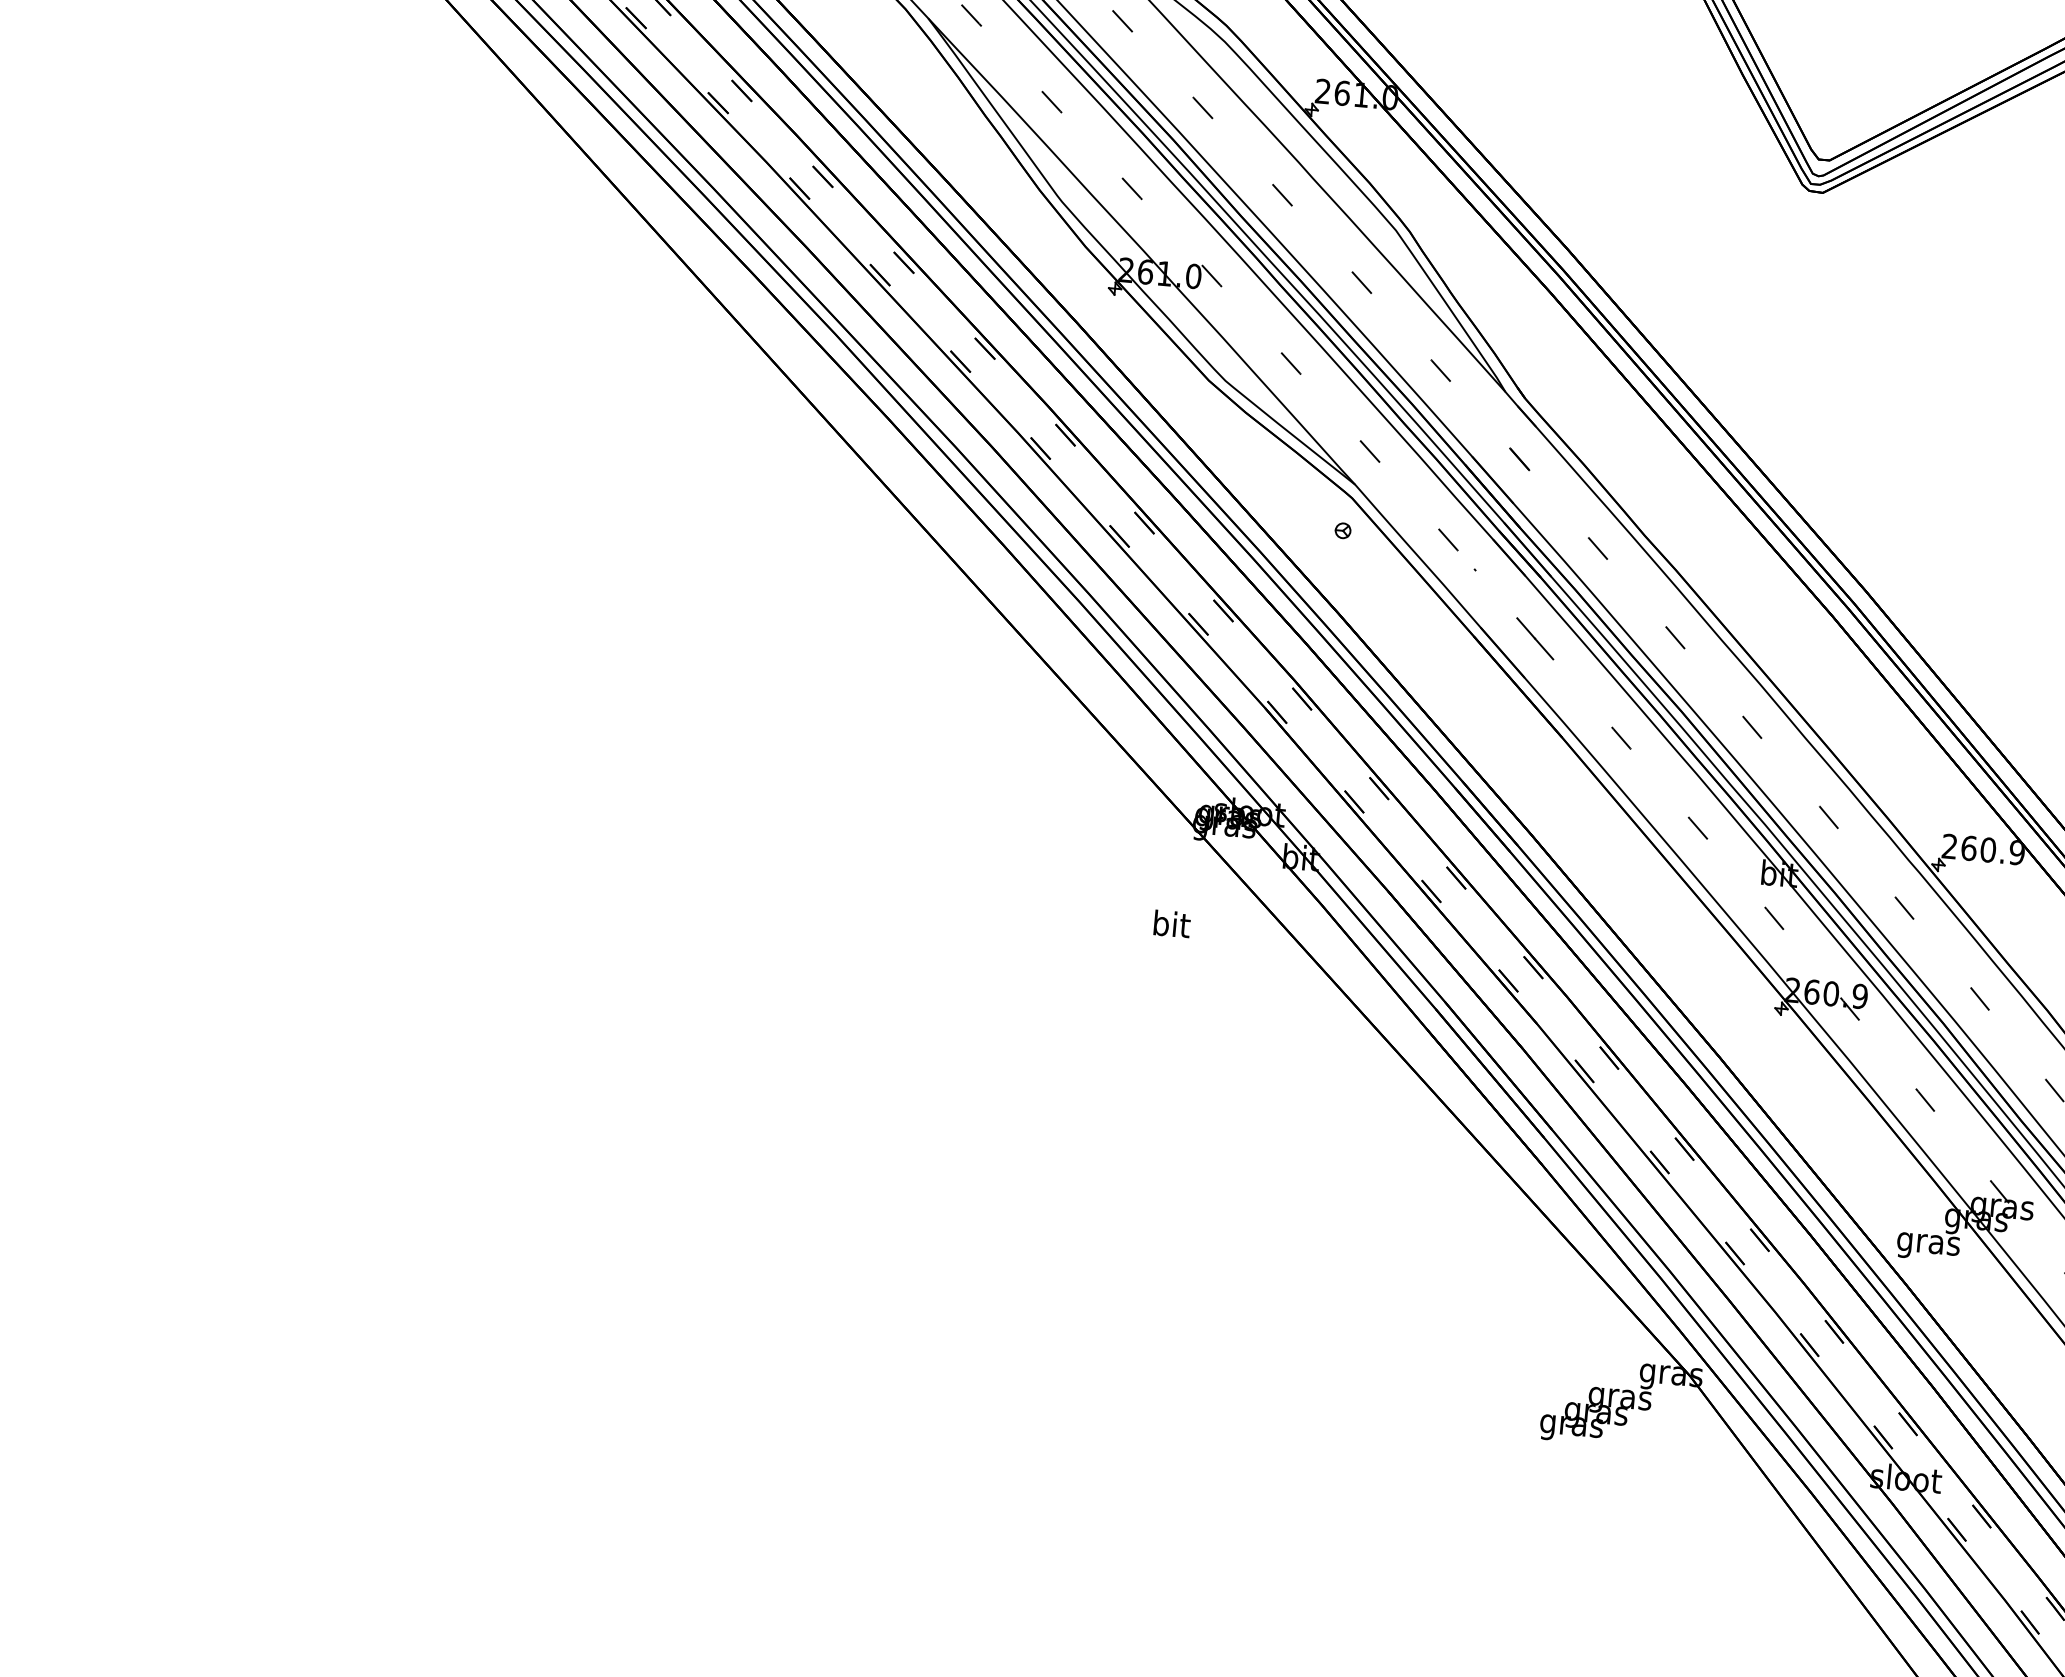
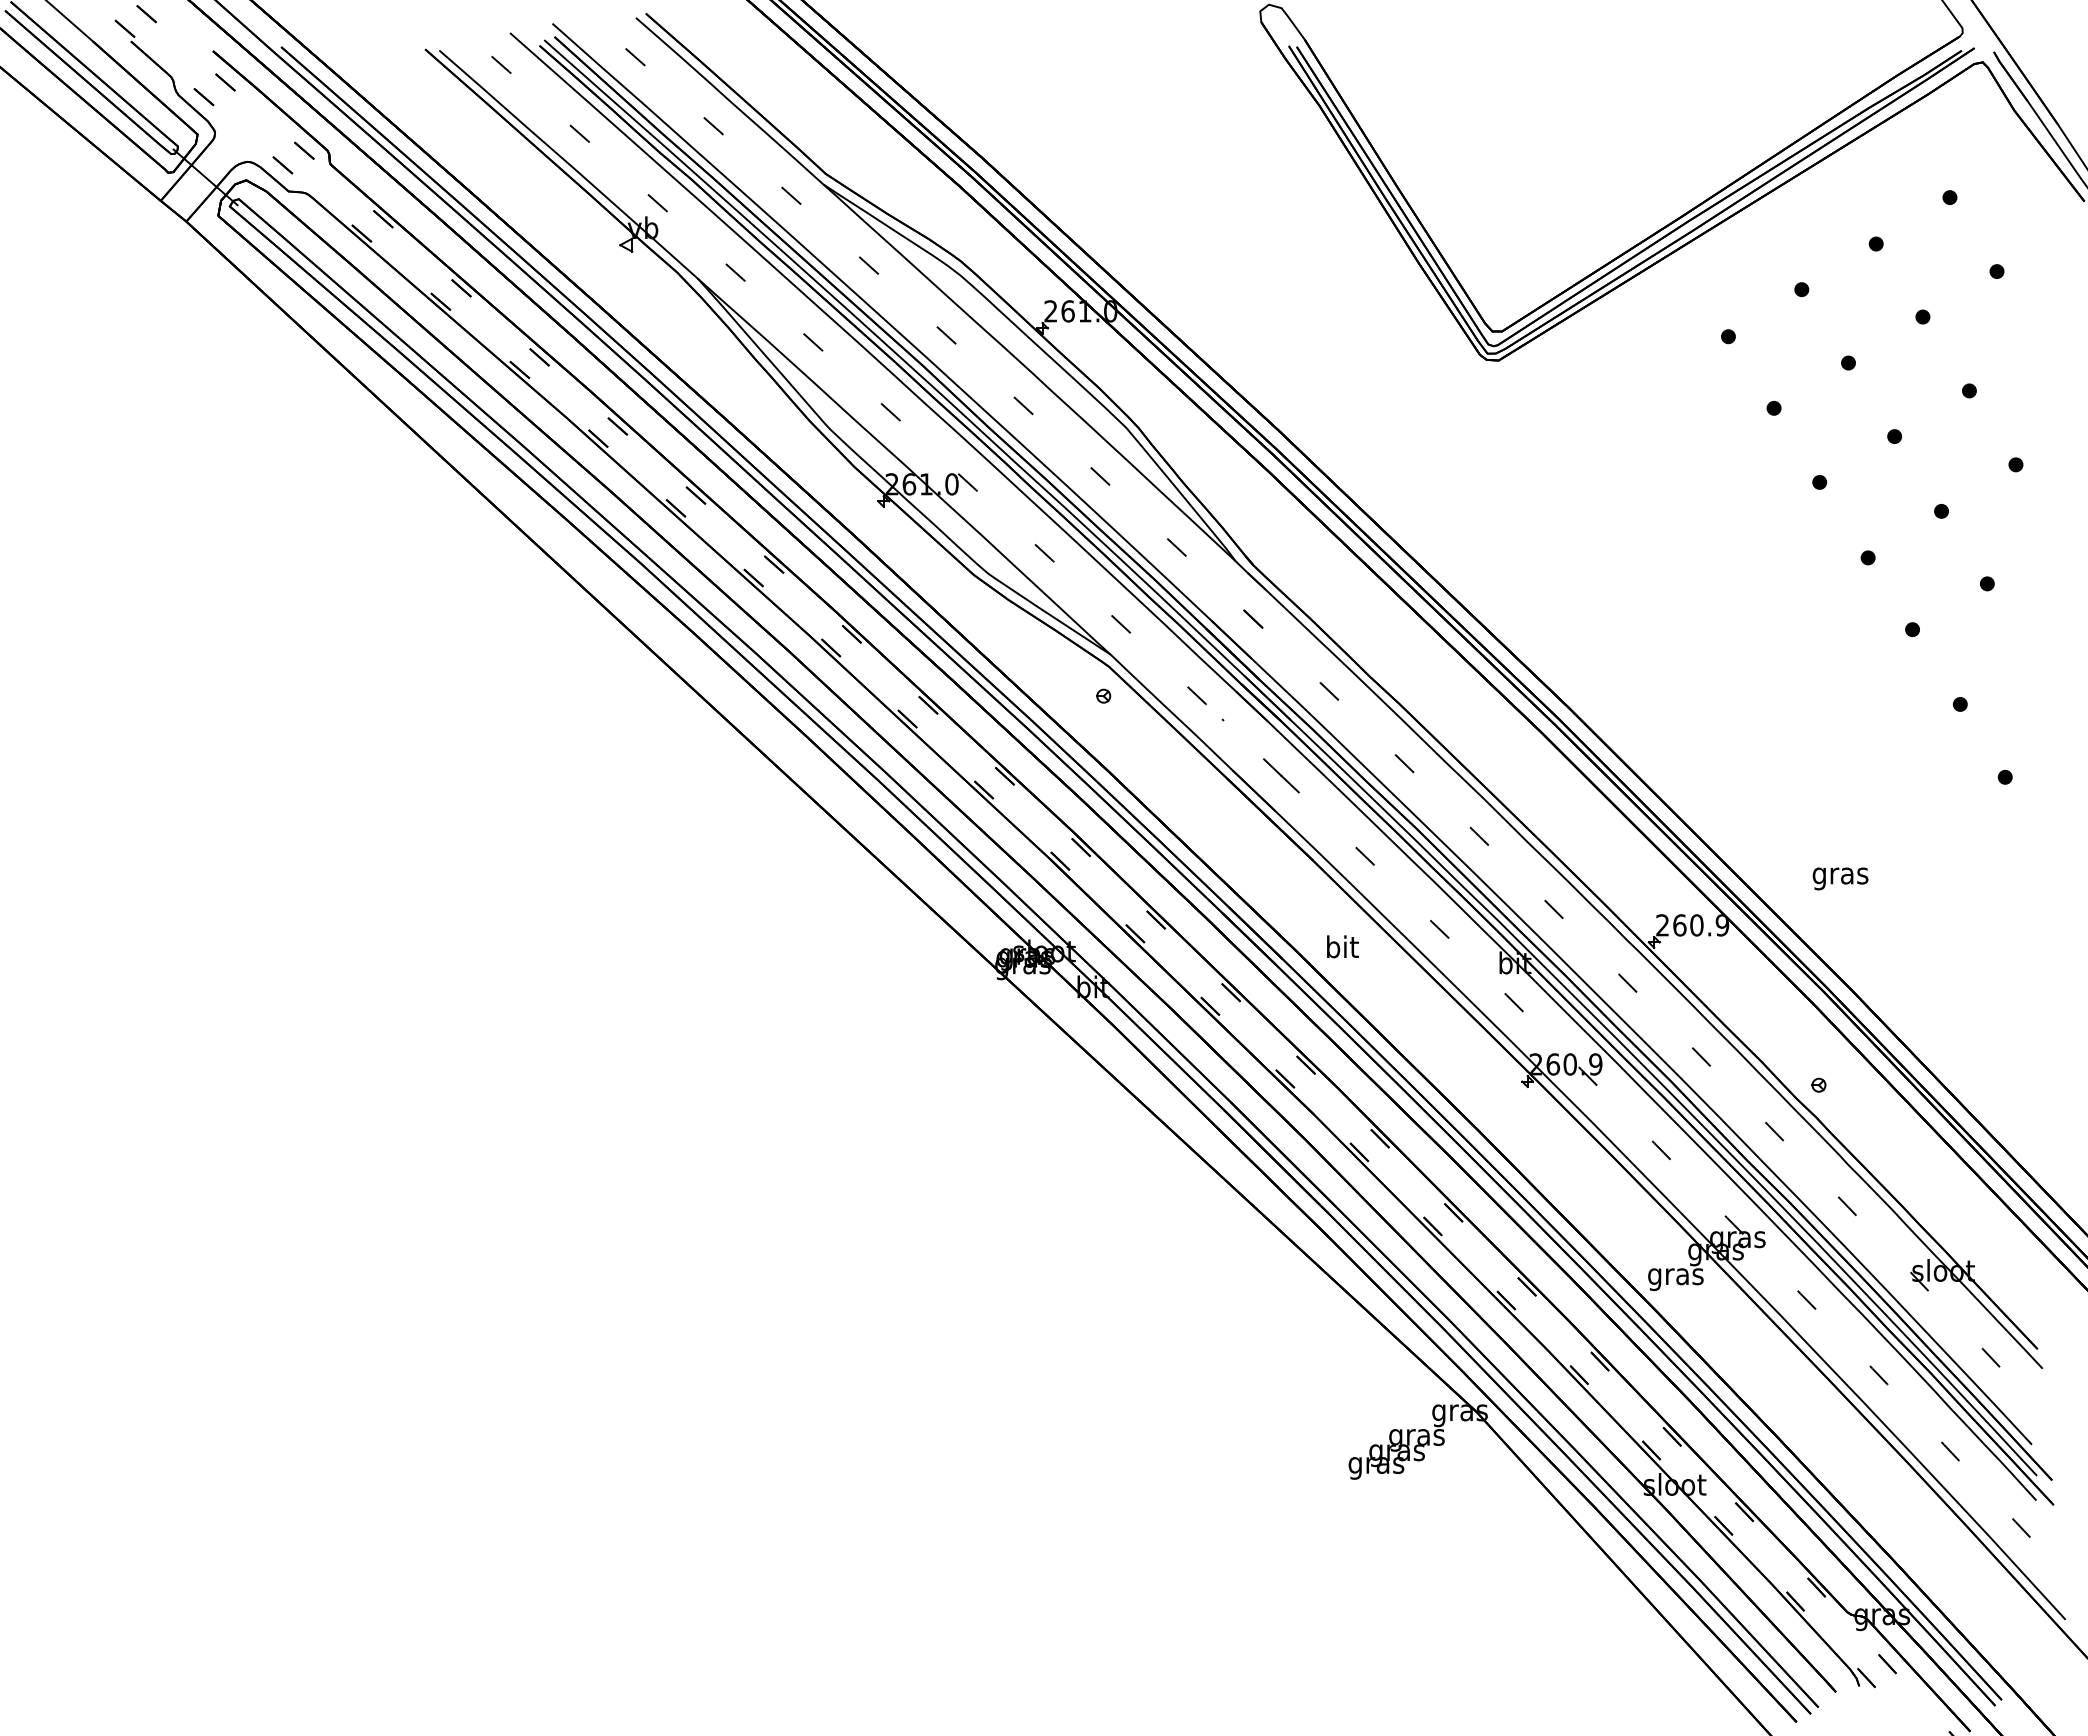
text: (1171, 923) -> (1342, 946), moved

